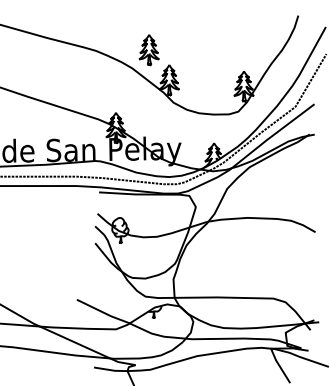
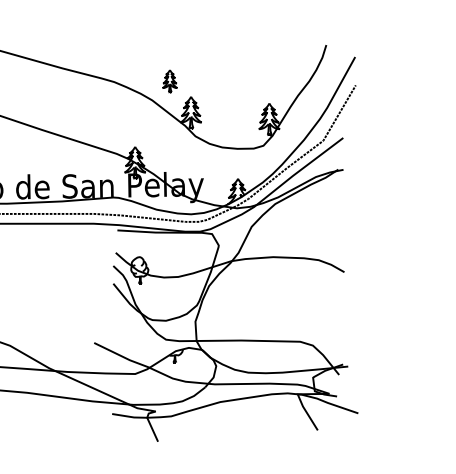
part: (148, 50) -> (169, 81), size x0.7

